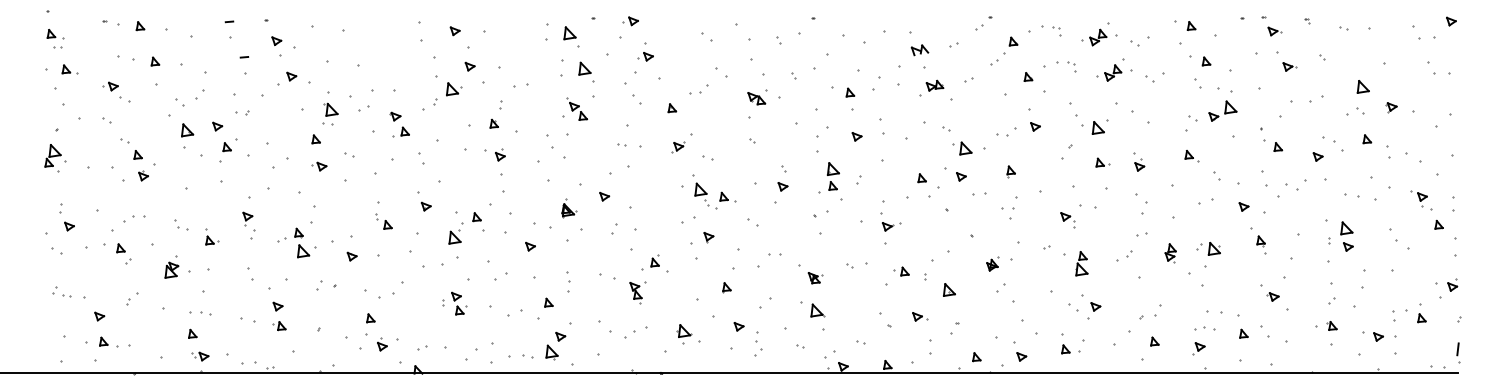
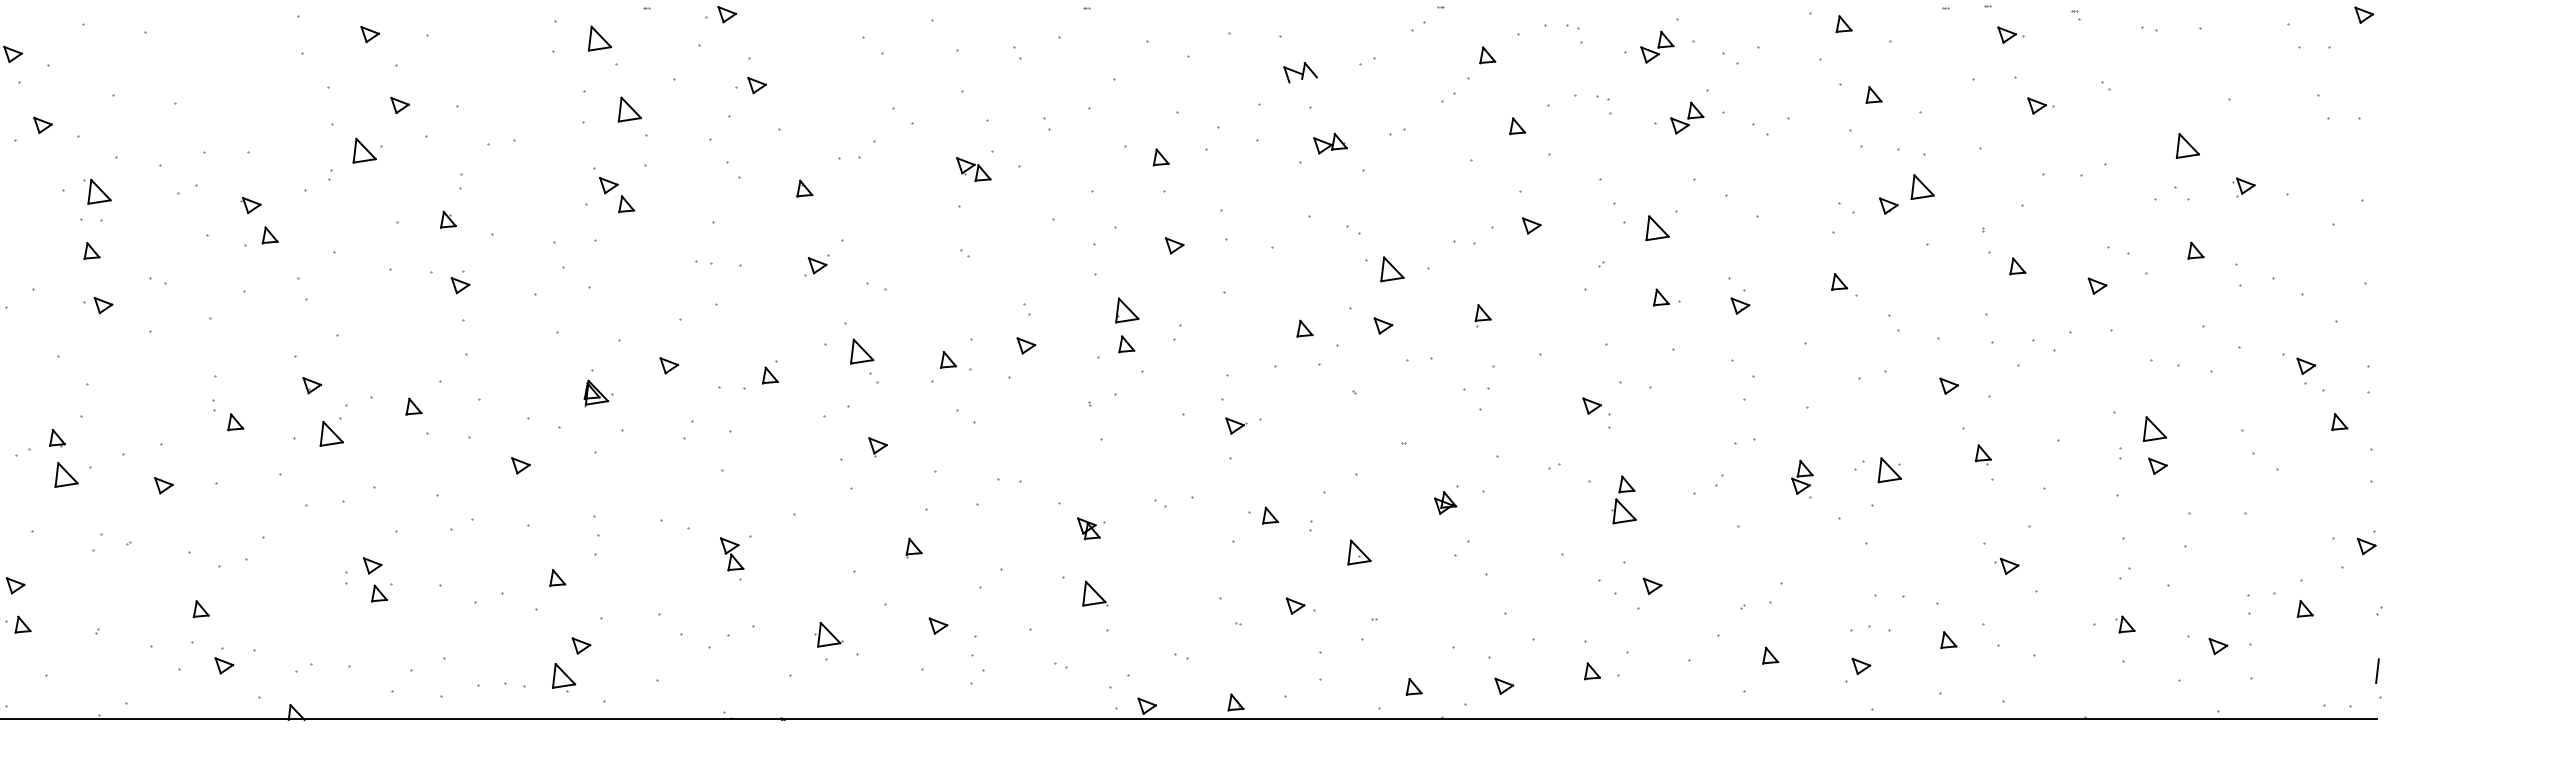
part: (330, 113) -> (96, 199), moved
part: (725, 200) -> (951, 367), moved
part: (455, 233) -> (332, 425), moved
part: (650, 262) -> (761, 375), moved

